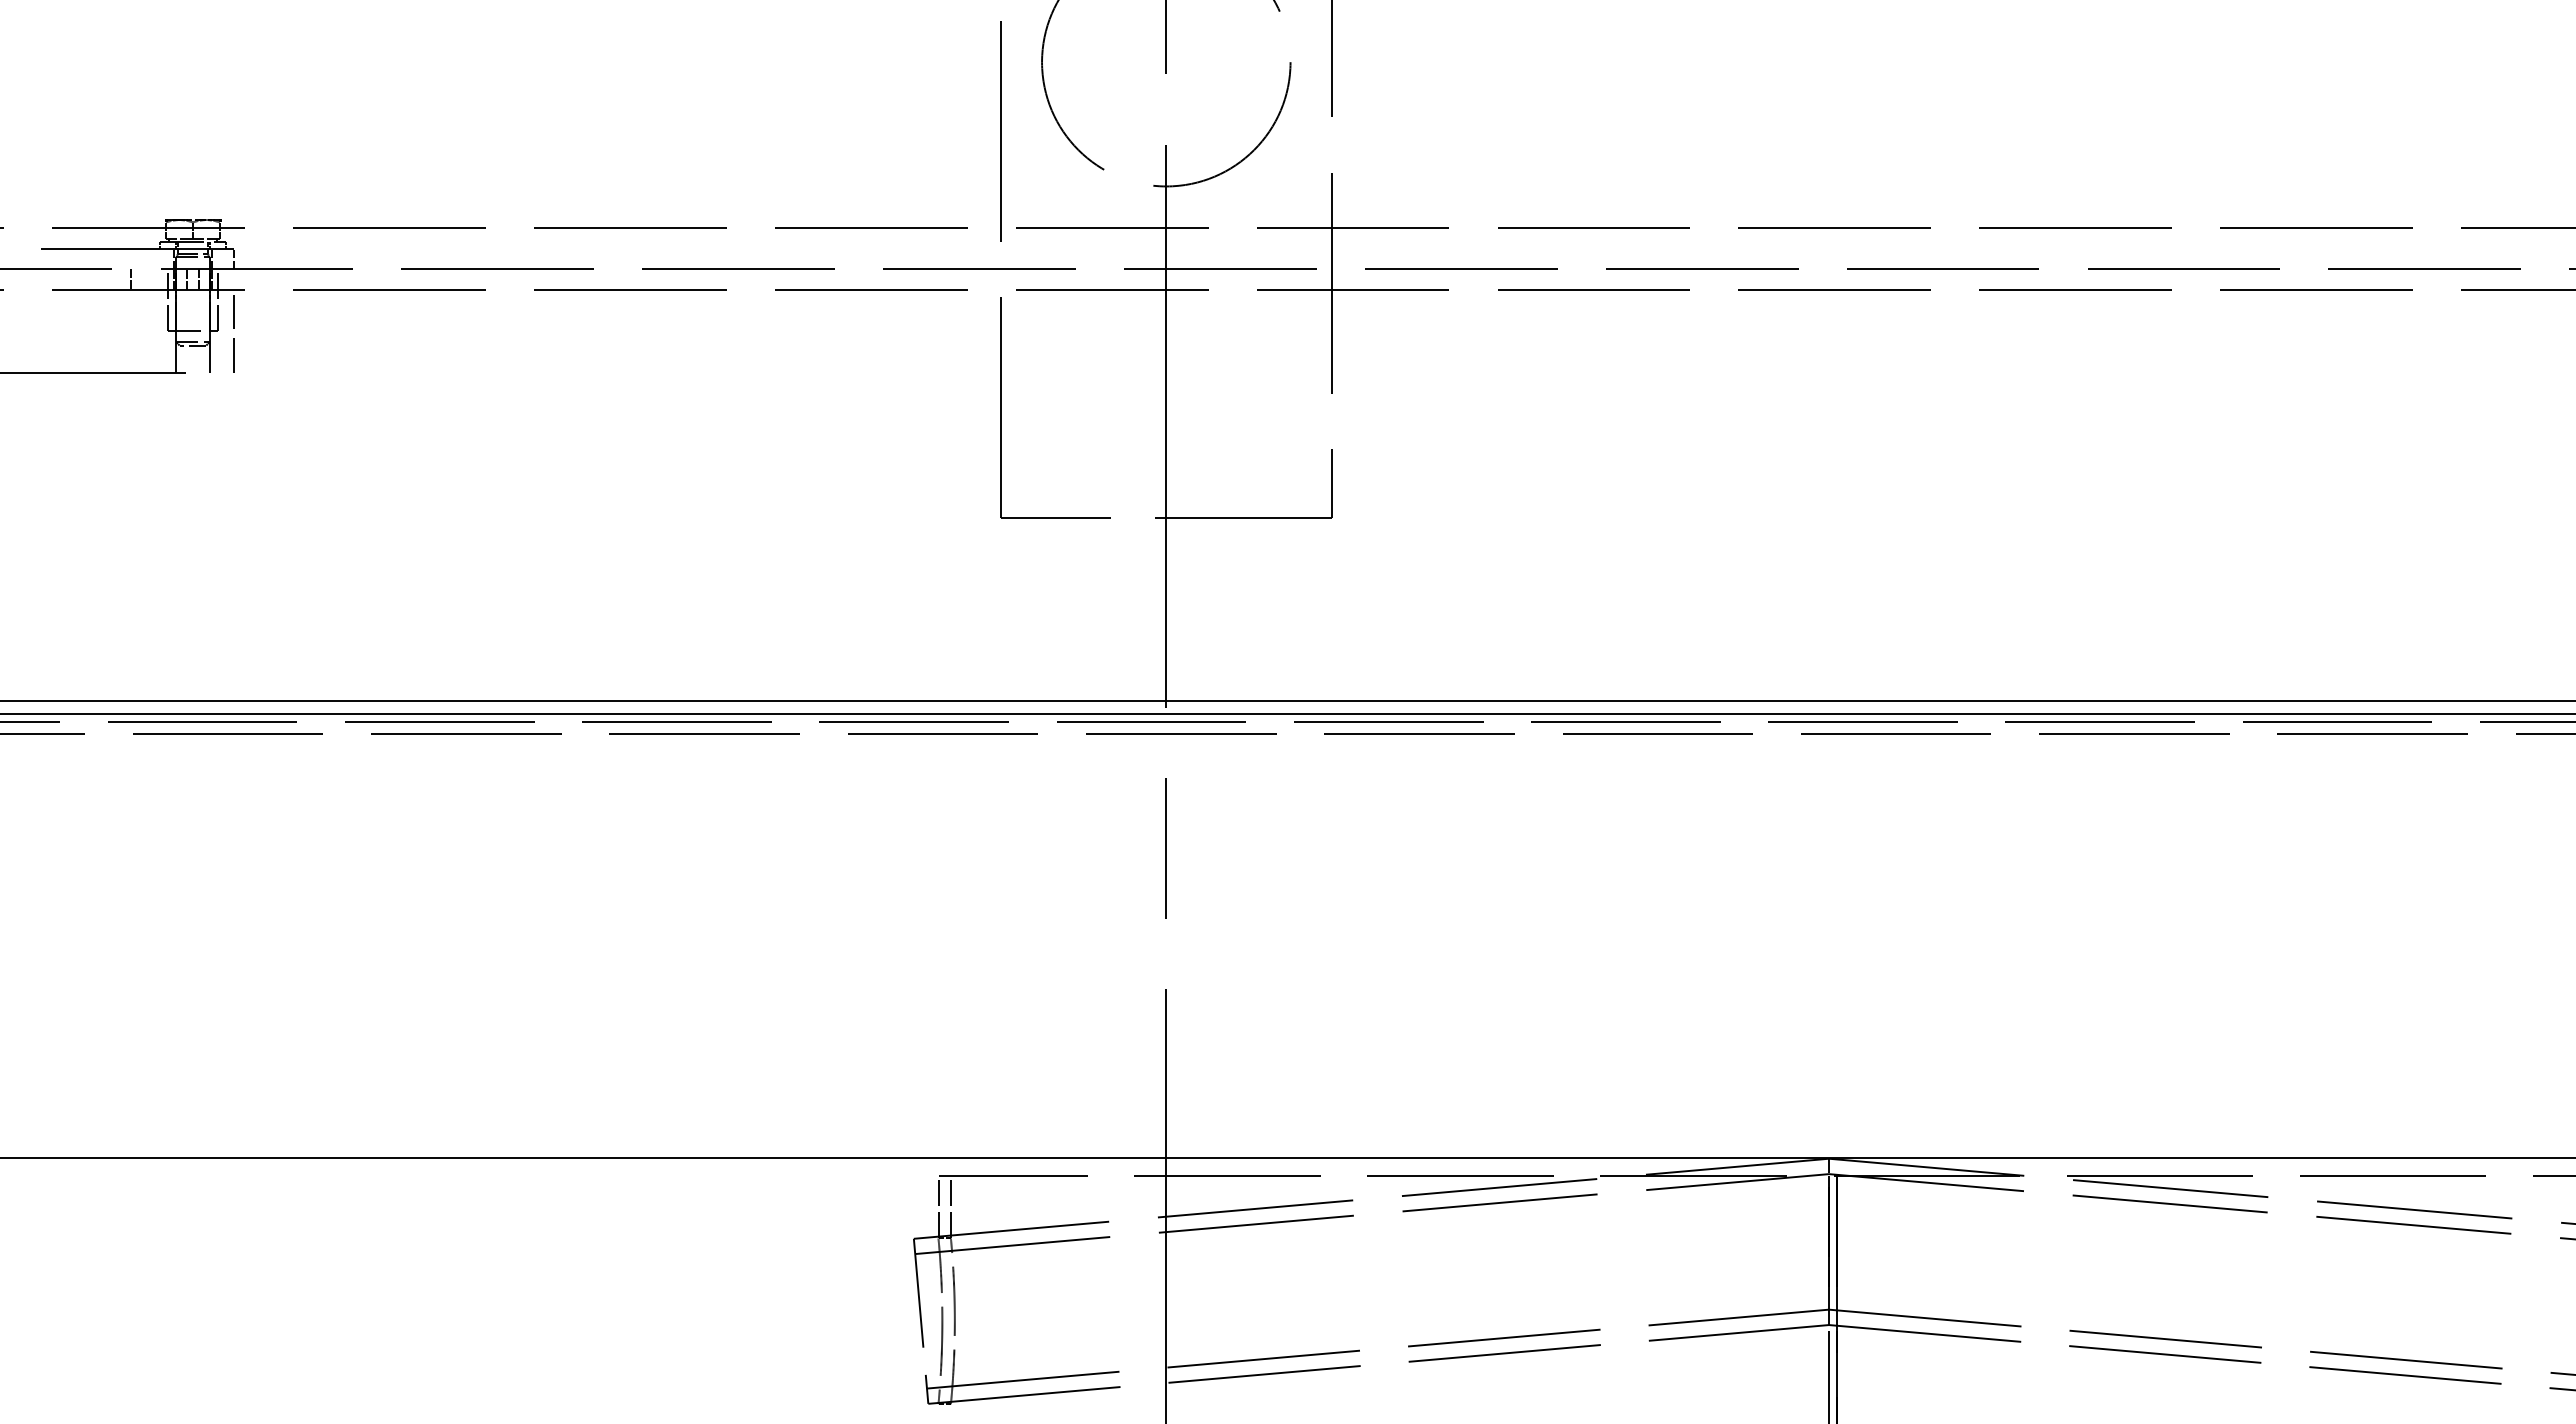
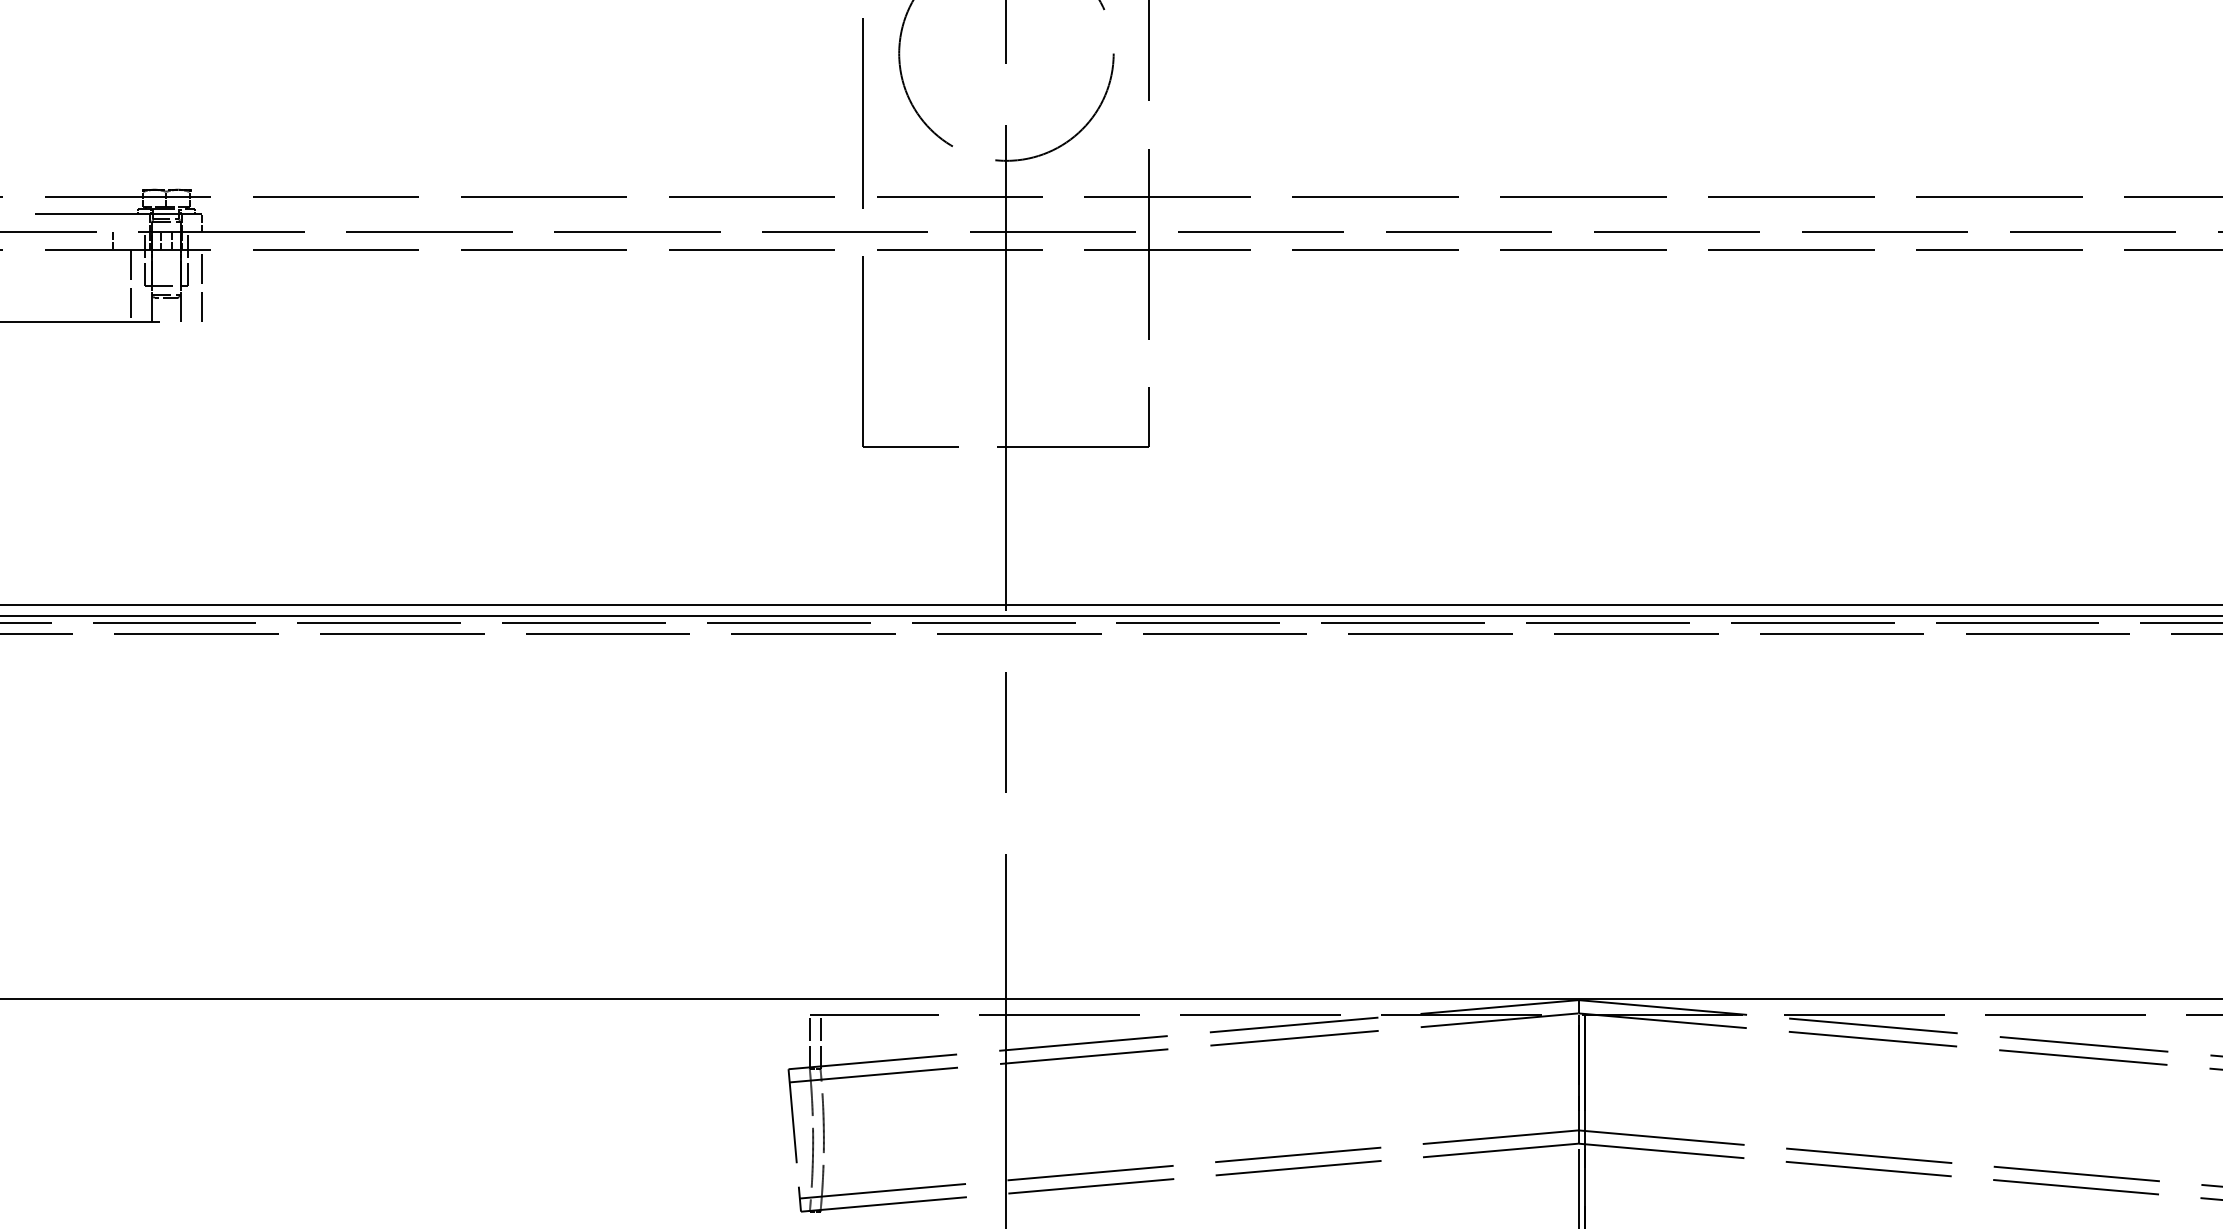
line: (151, 331) -> (130, 286), added

